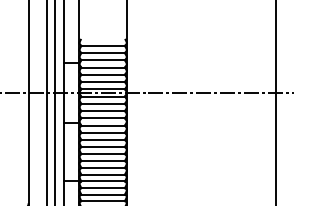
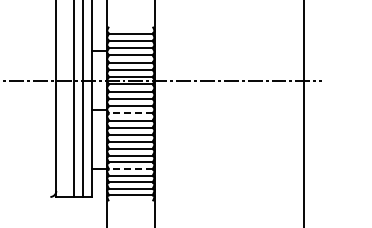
line: (102, 125) -> (130, 113), solid -> dashed
line: (102, 181) -> (130, 169), solid -> dashed

